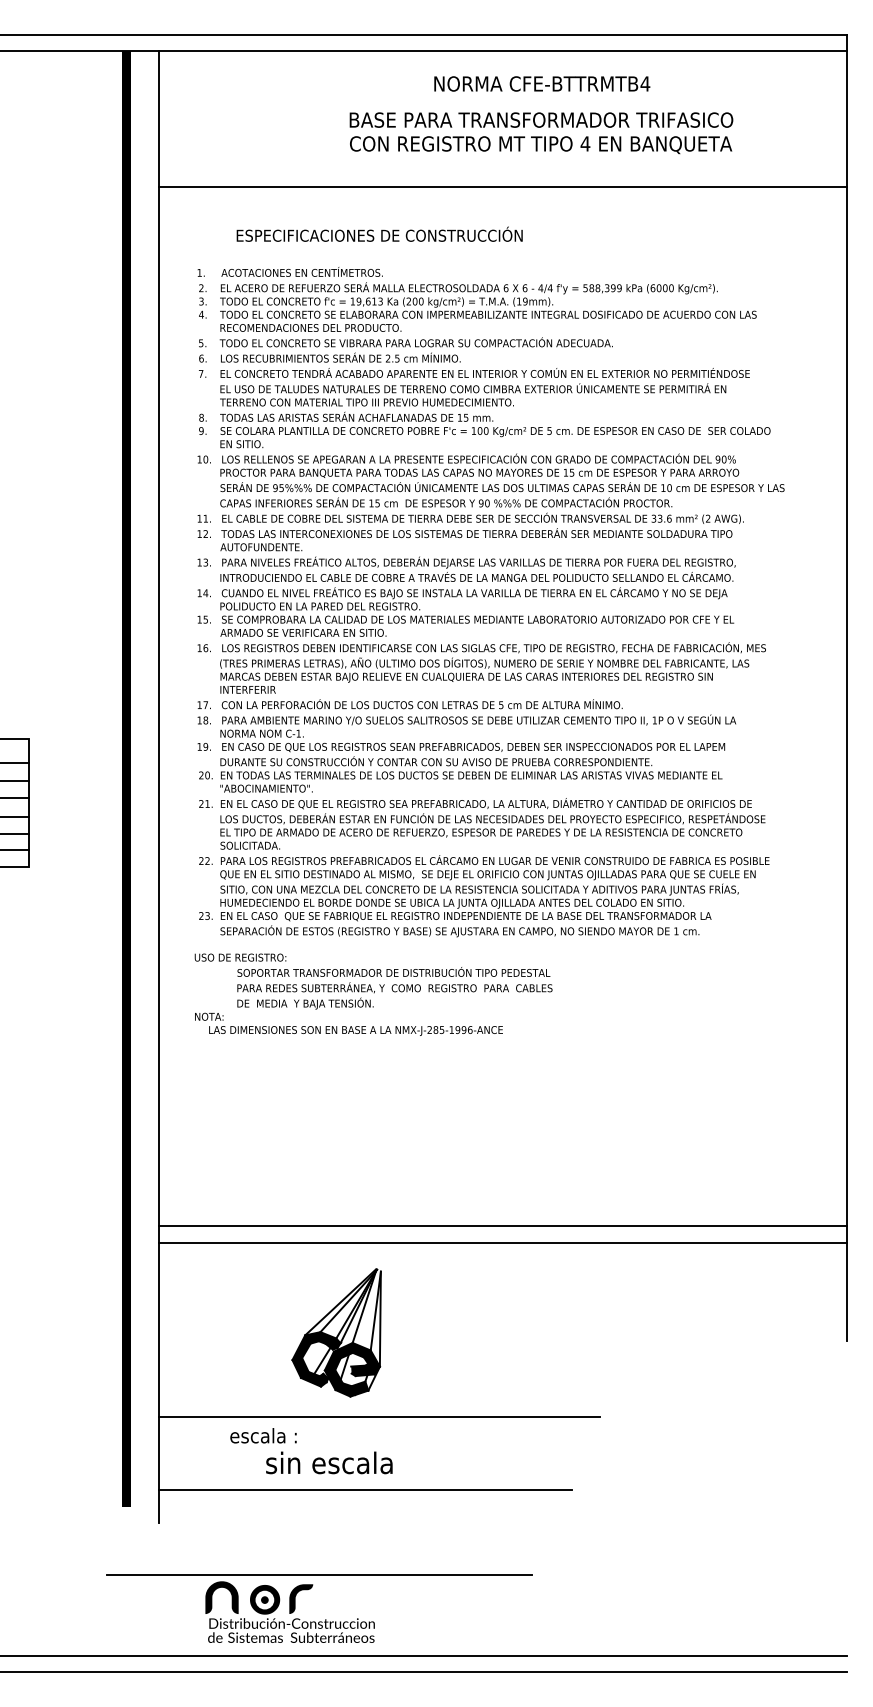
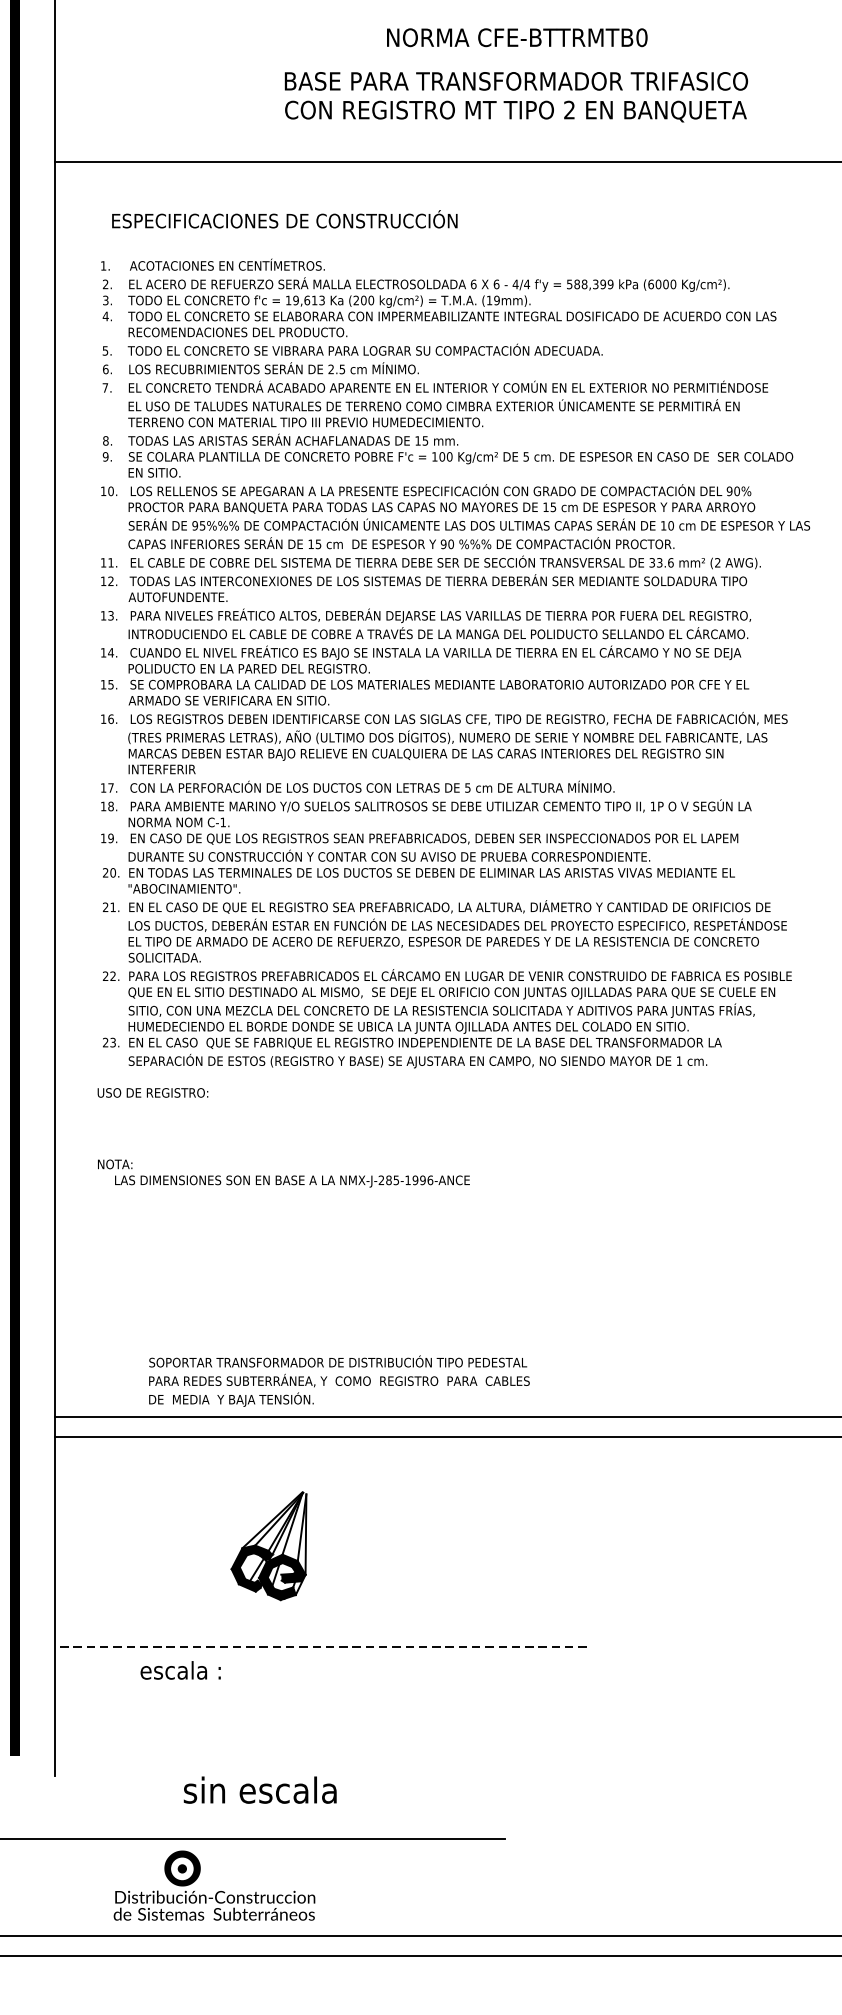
text: (645, 83) -> (642, 37), CFE-BTTRMTB4 -> CFE-BTTRMTB0
text: (585, 143) -> (569, 109), 4 -> 2
text: (379, 233) -> (284, 218), moved
text: (394, 988) -> (338, 1381), moved
part: (336, 1332) -> (268, 1545), size x0.7
line: (378, 1416) -> (319, 1647), solid -> dashed
text: (329, 1462) -> (260, 1789), moved
line: (365, 1489) -> (303, 1735), removed
fill: (221, 1597) -> (129, 1865), removed
fill: (301, 1599) -> (226, 1868), removed

